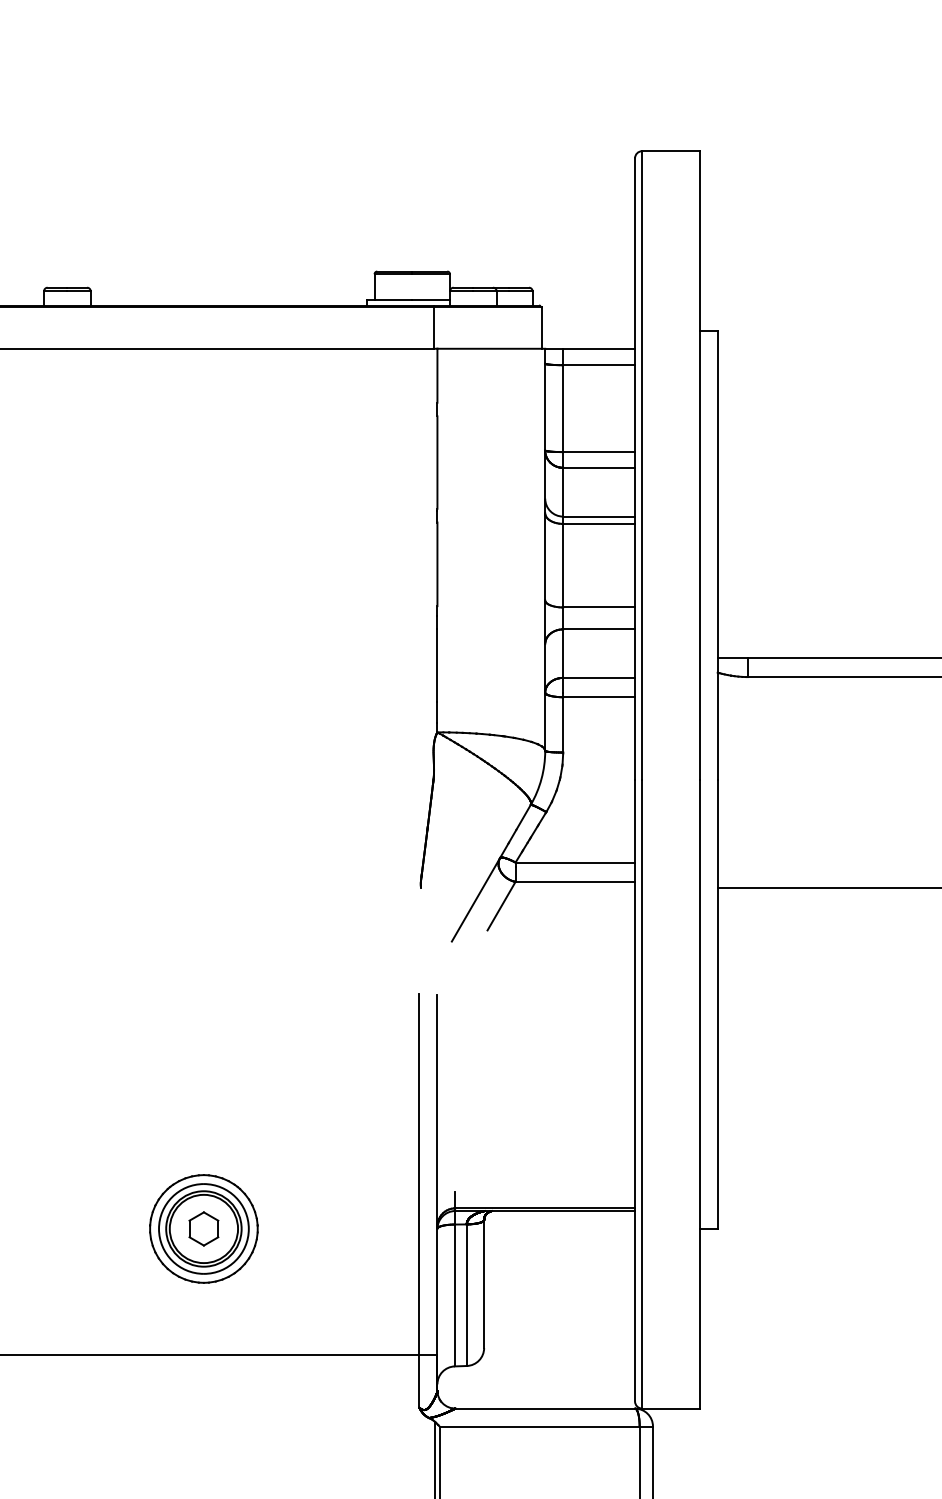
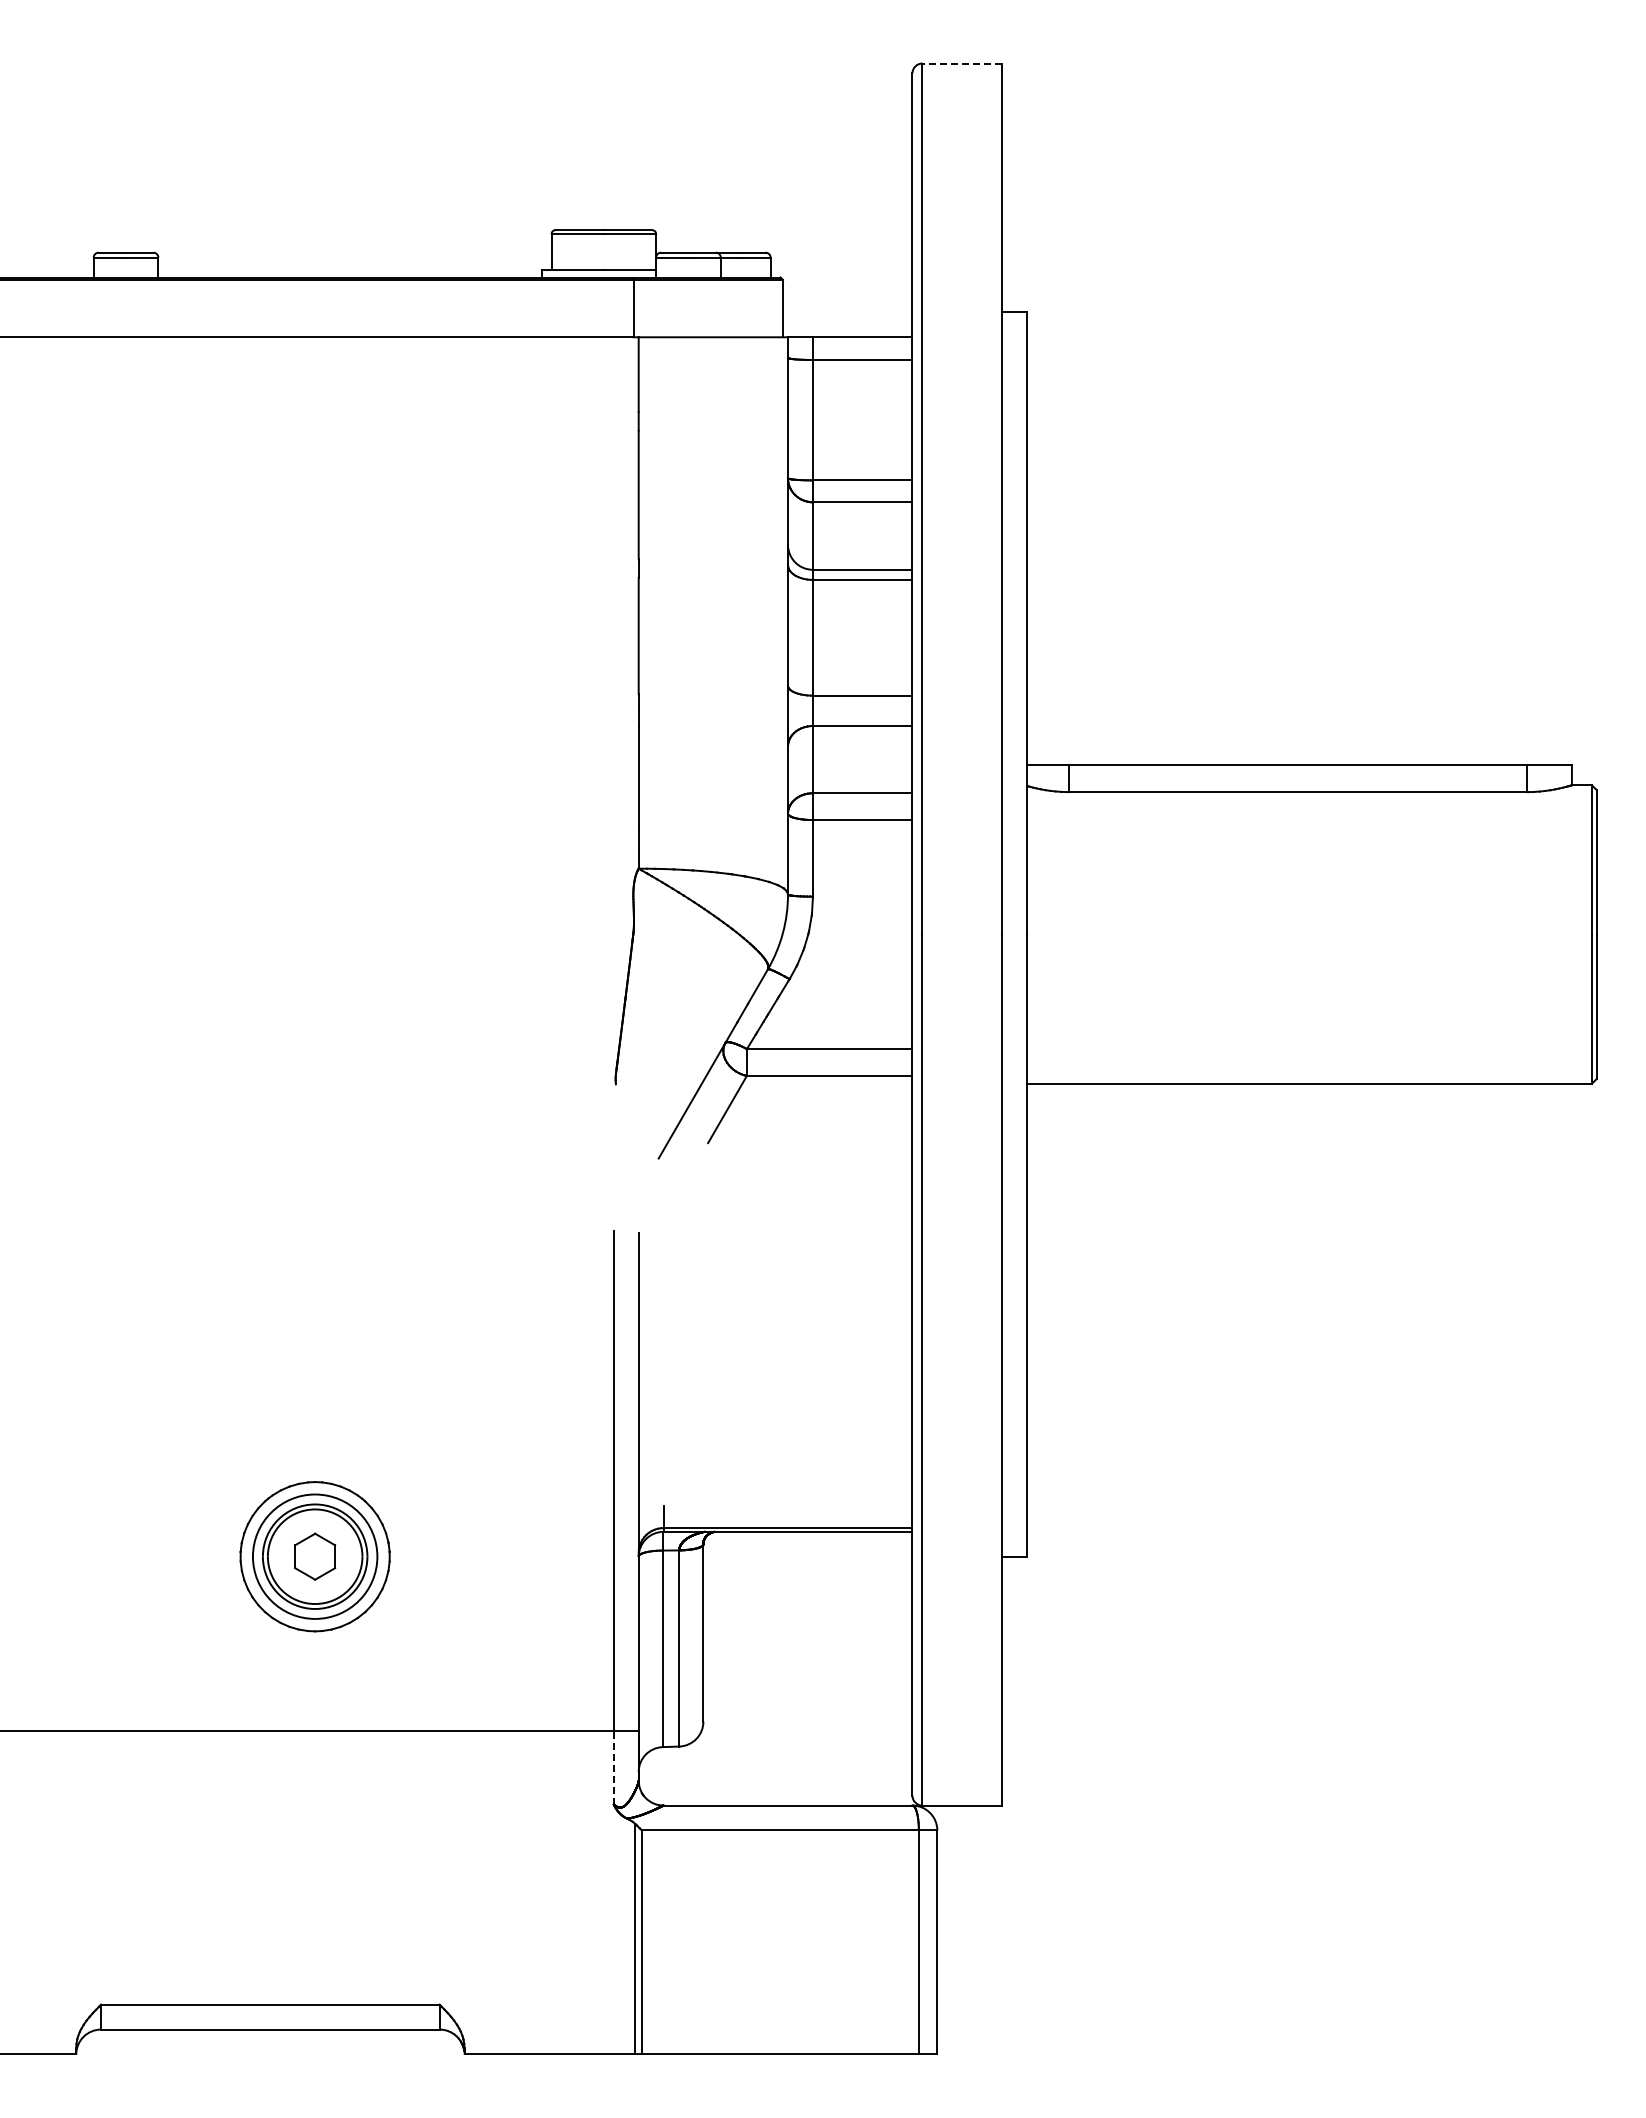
line: (671, 151) -> (962, 63), solid -> dashed
line: (419, 1381) -> (613, 1767), solid -> dashed

